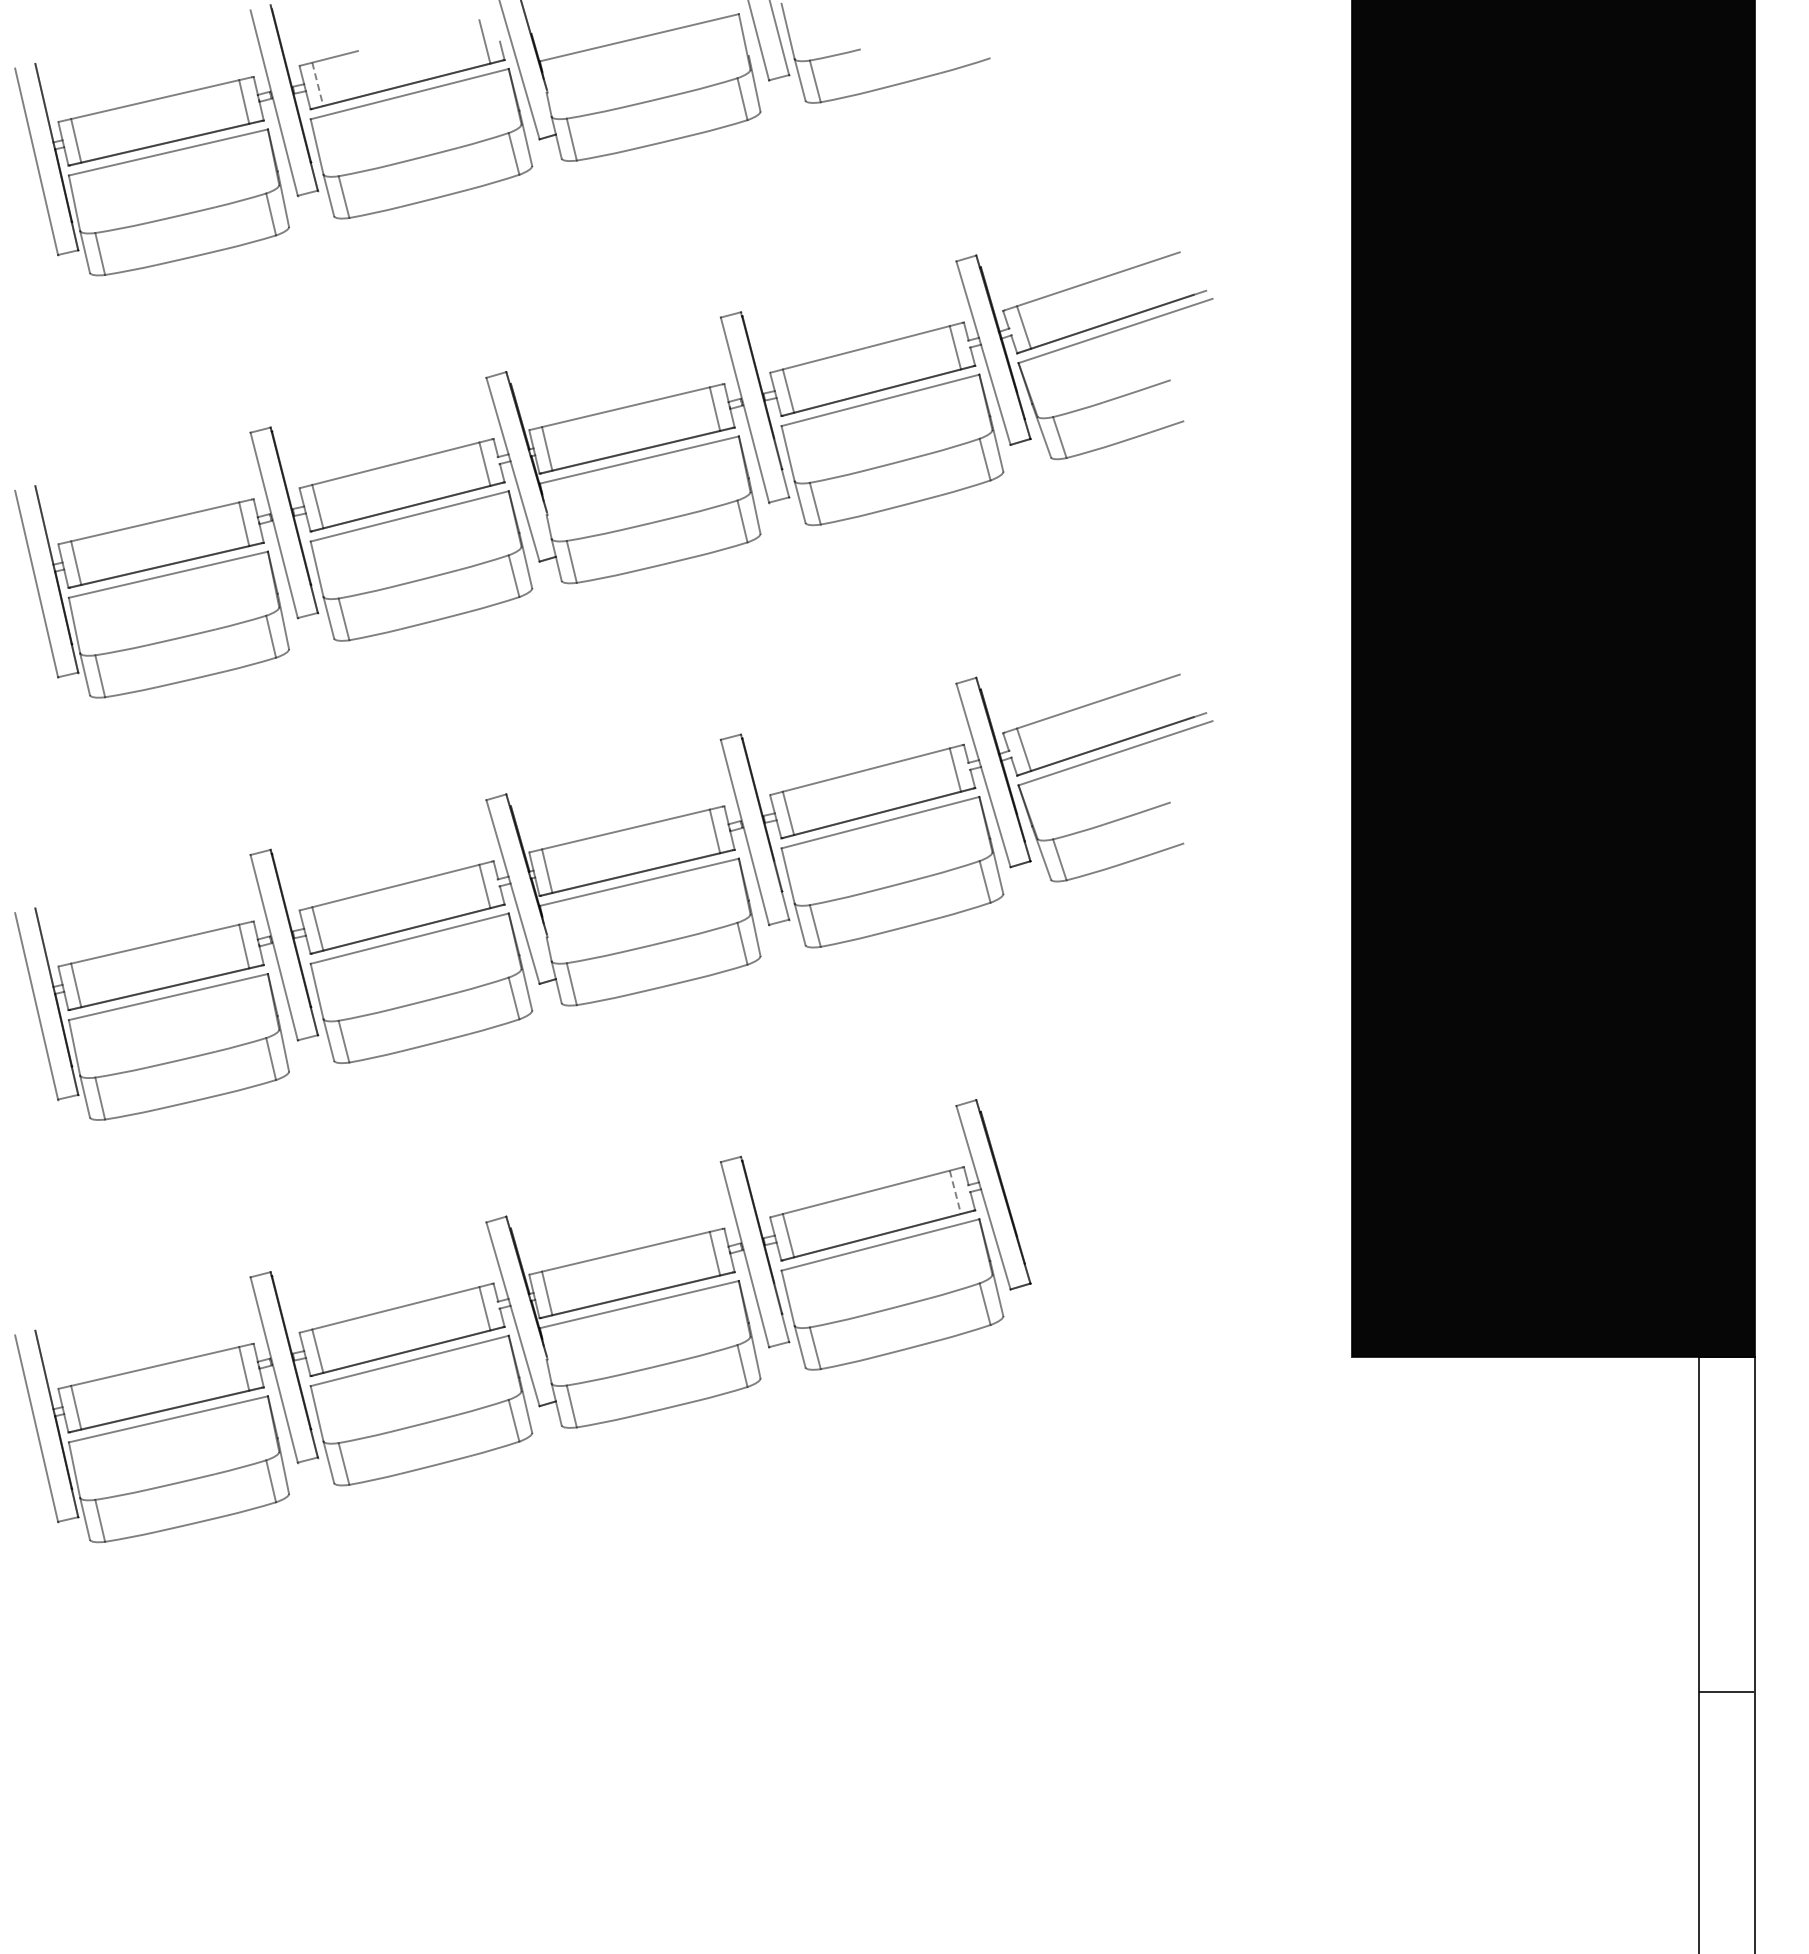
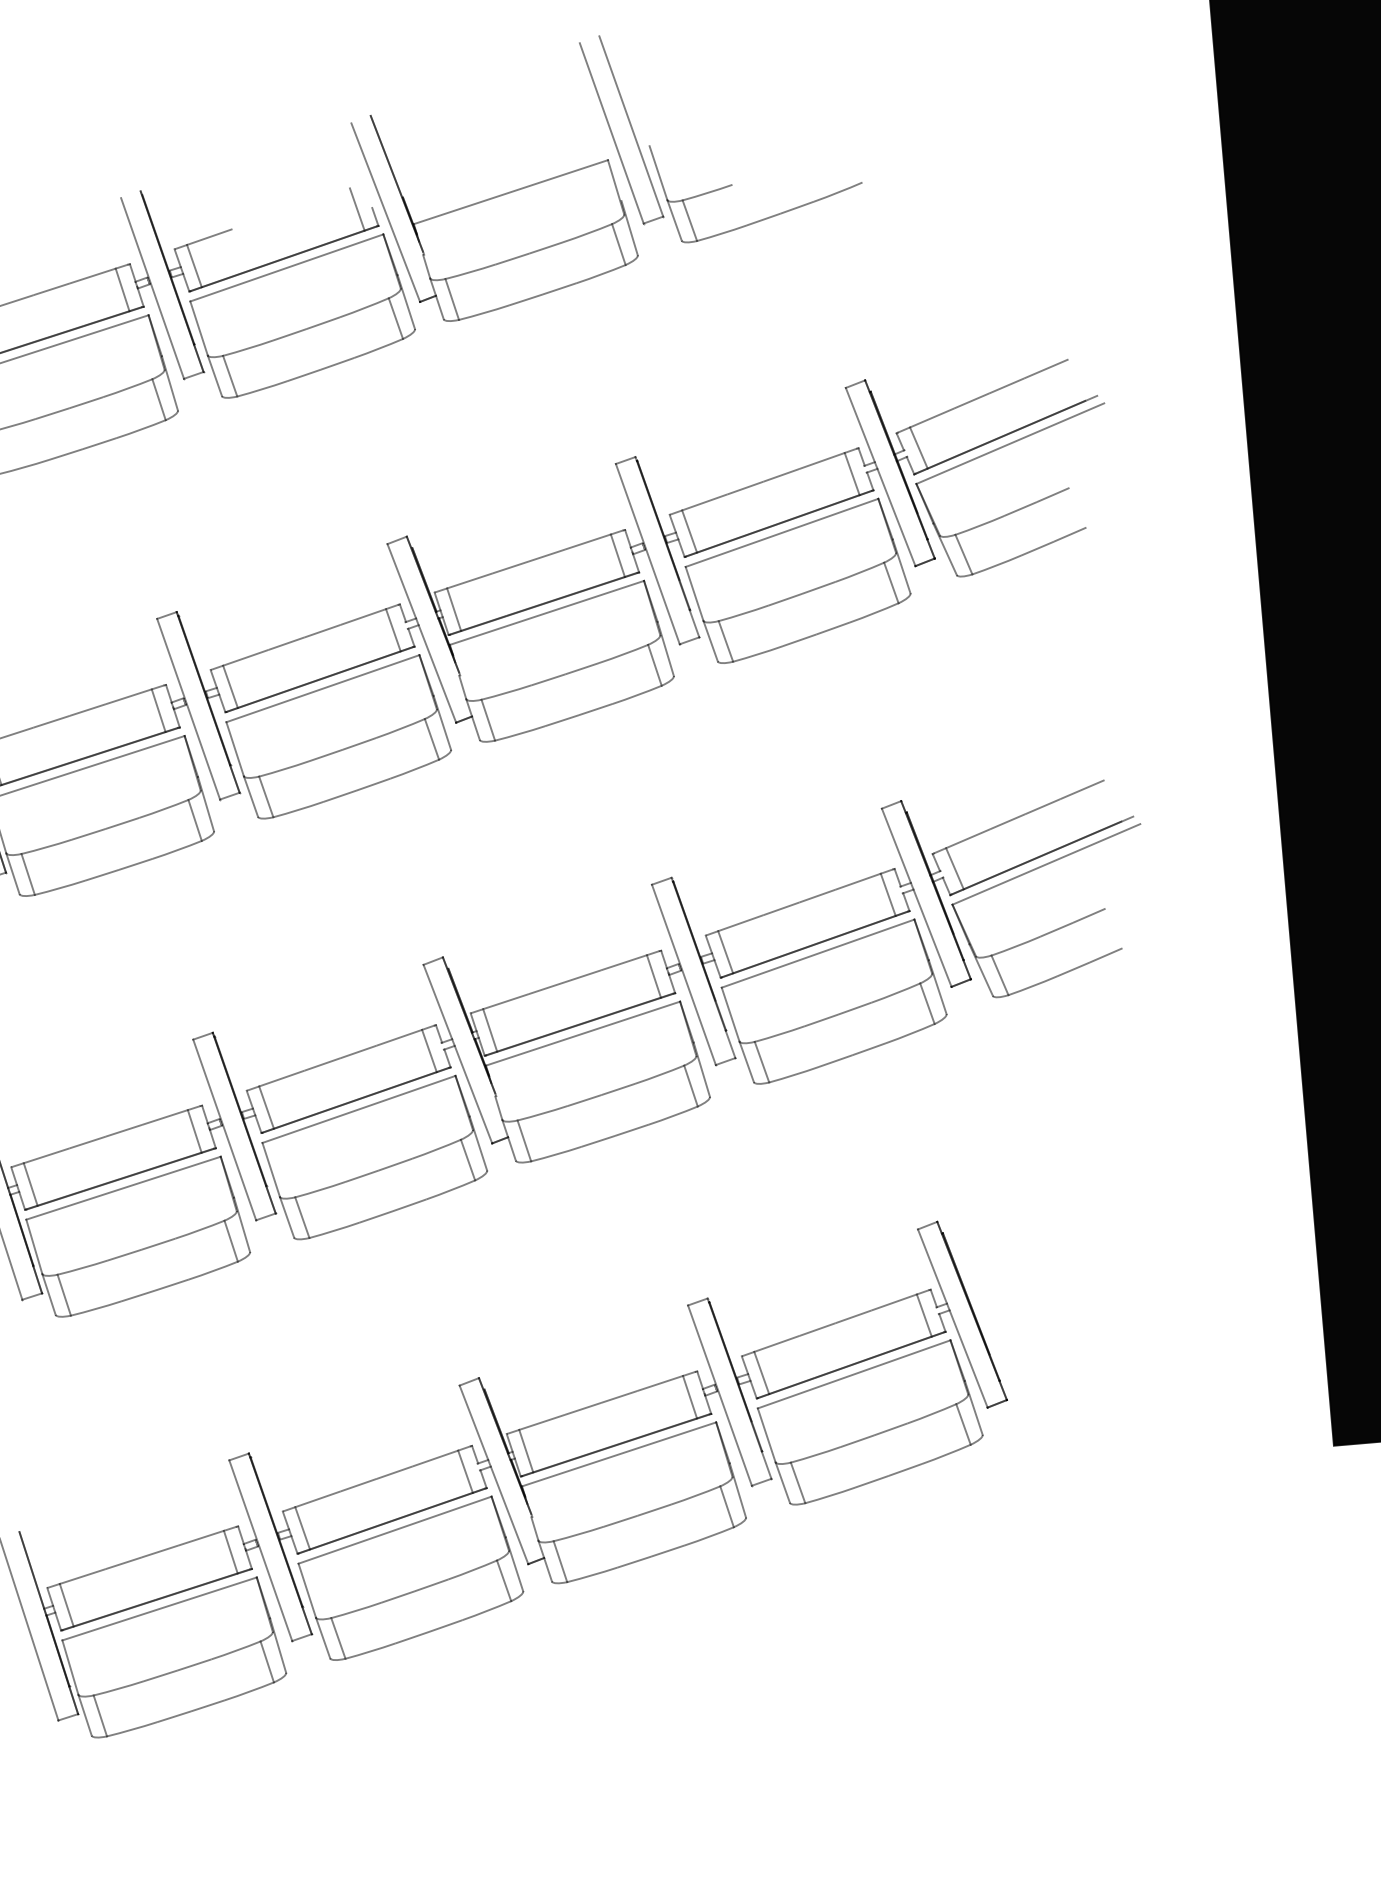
line: (317, 84) -> (194, 266), dashed -> solid
line: (955, 1192) -> (924, 1315), dashed -> solid

